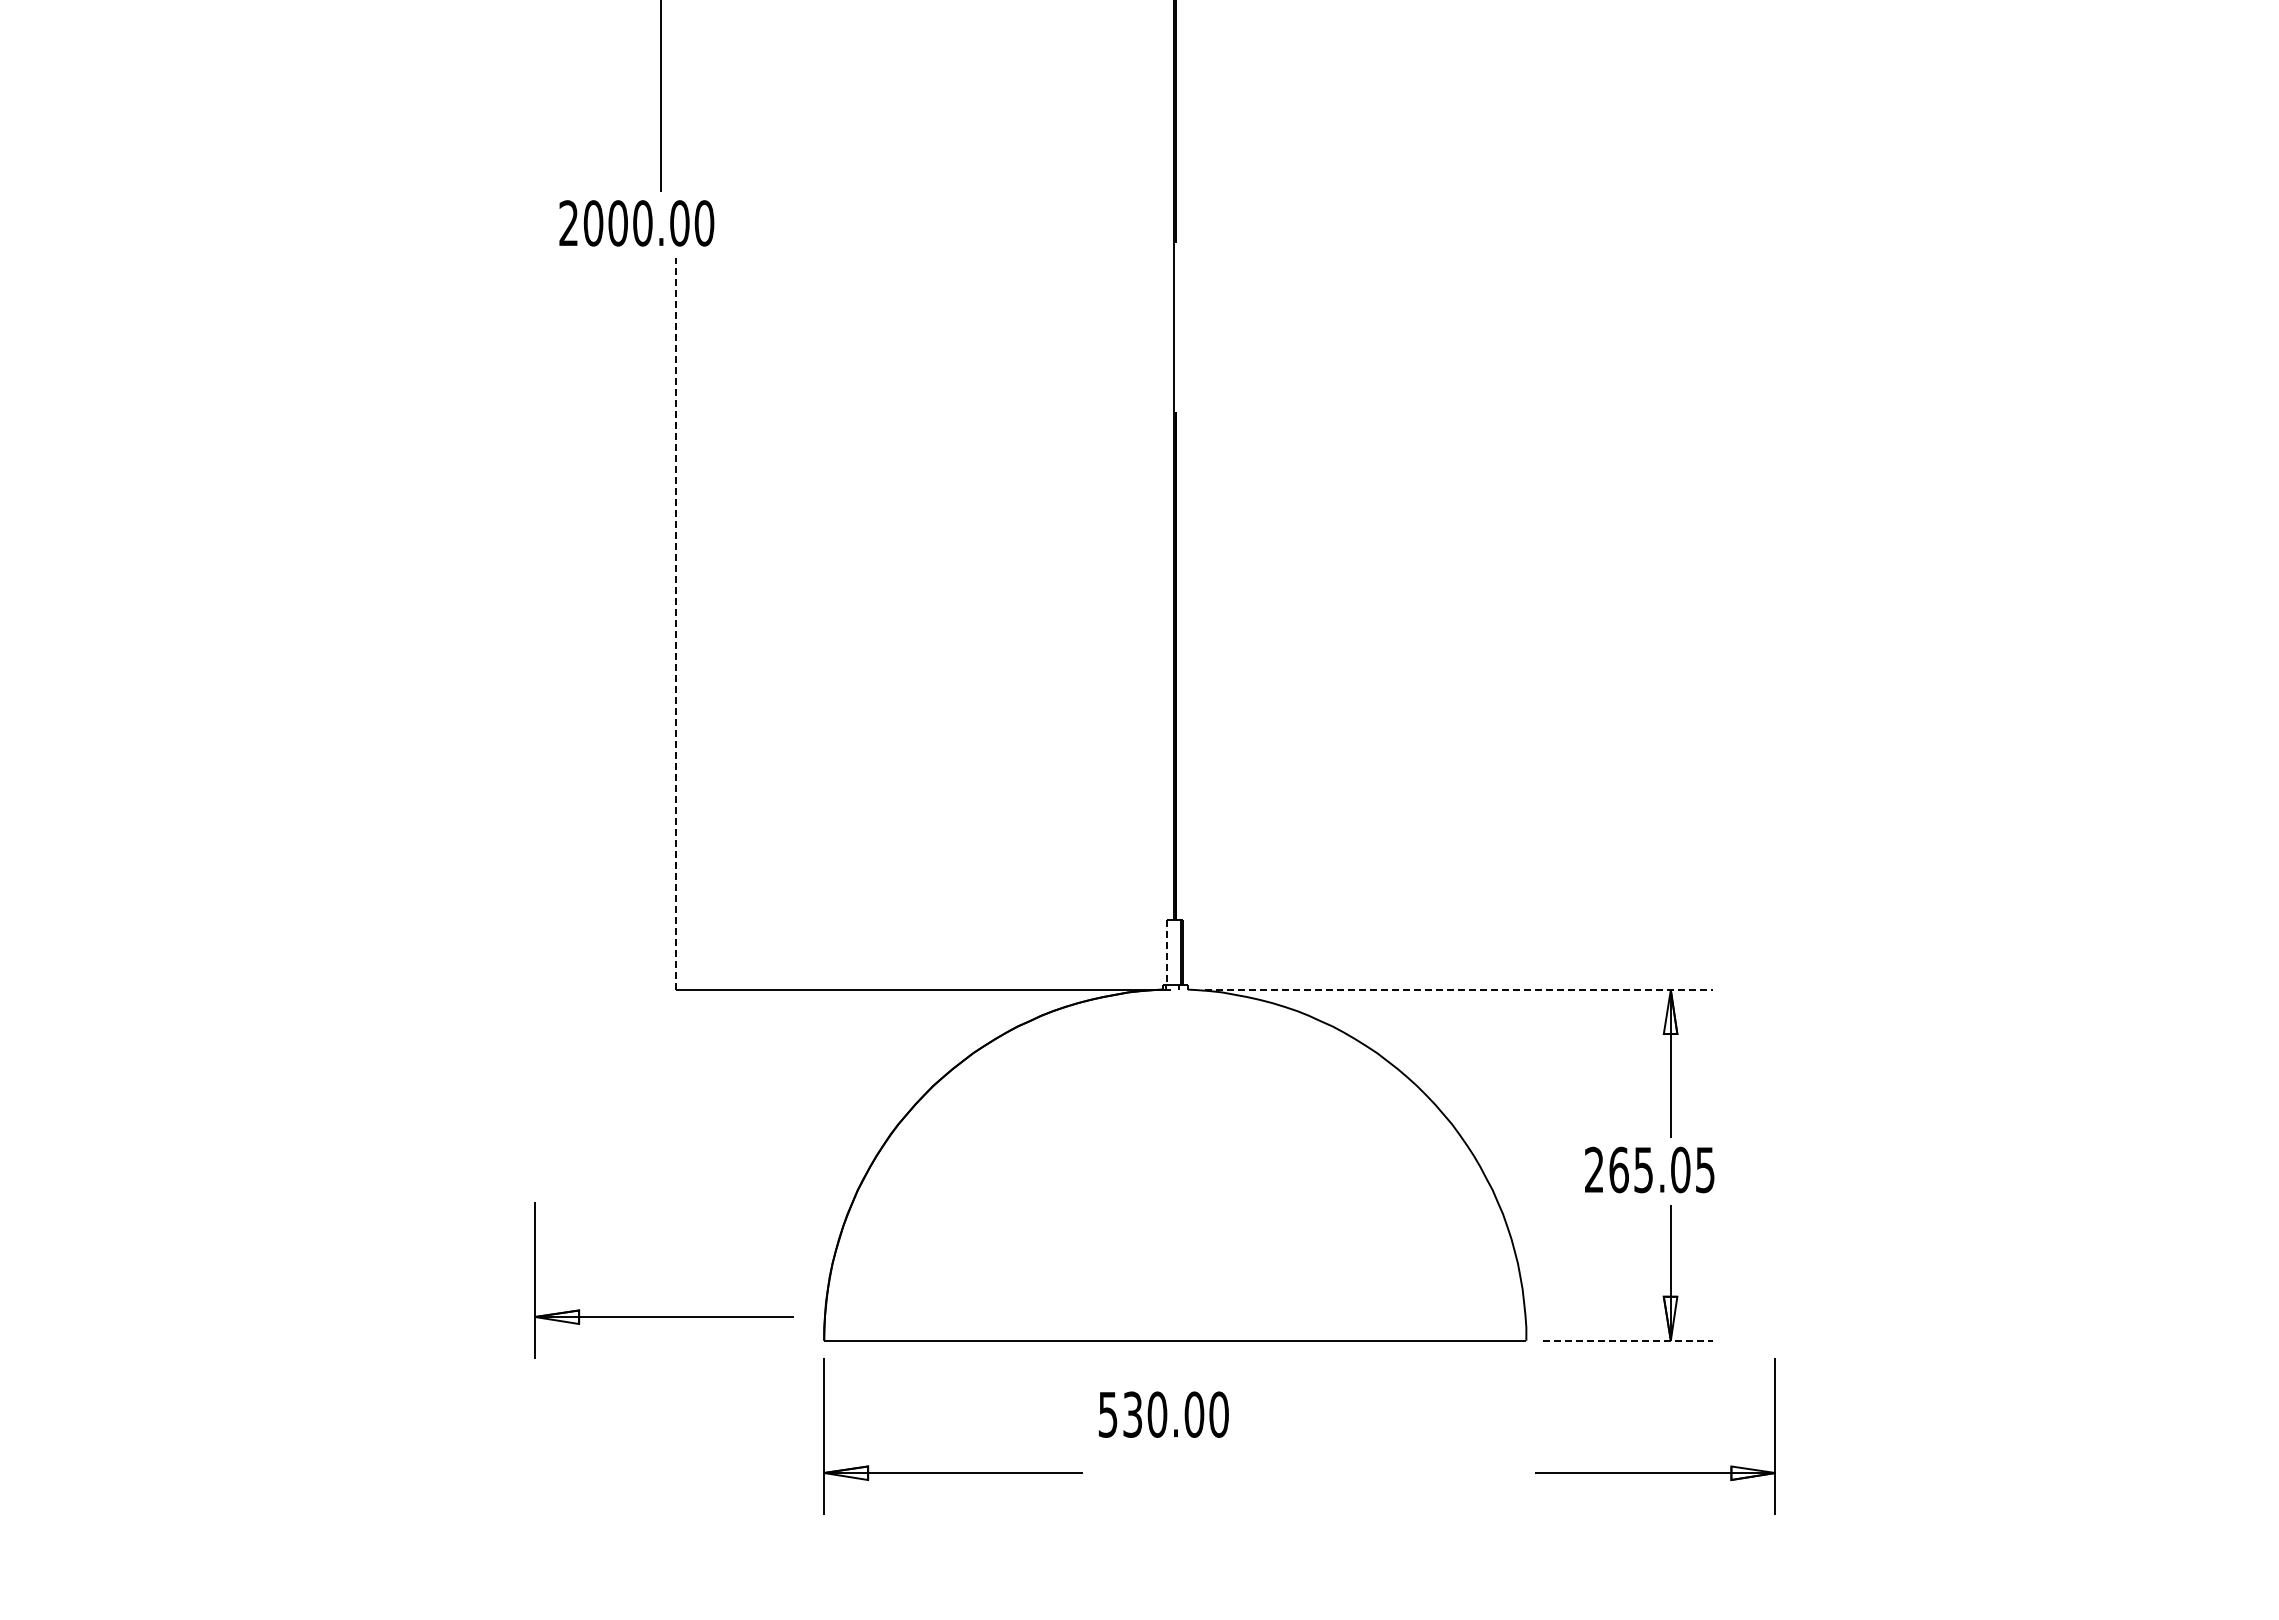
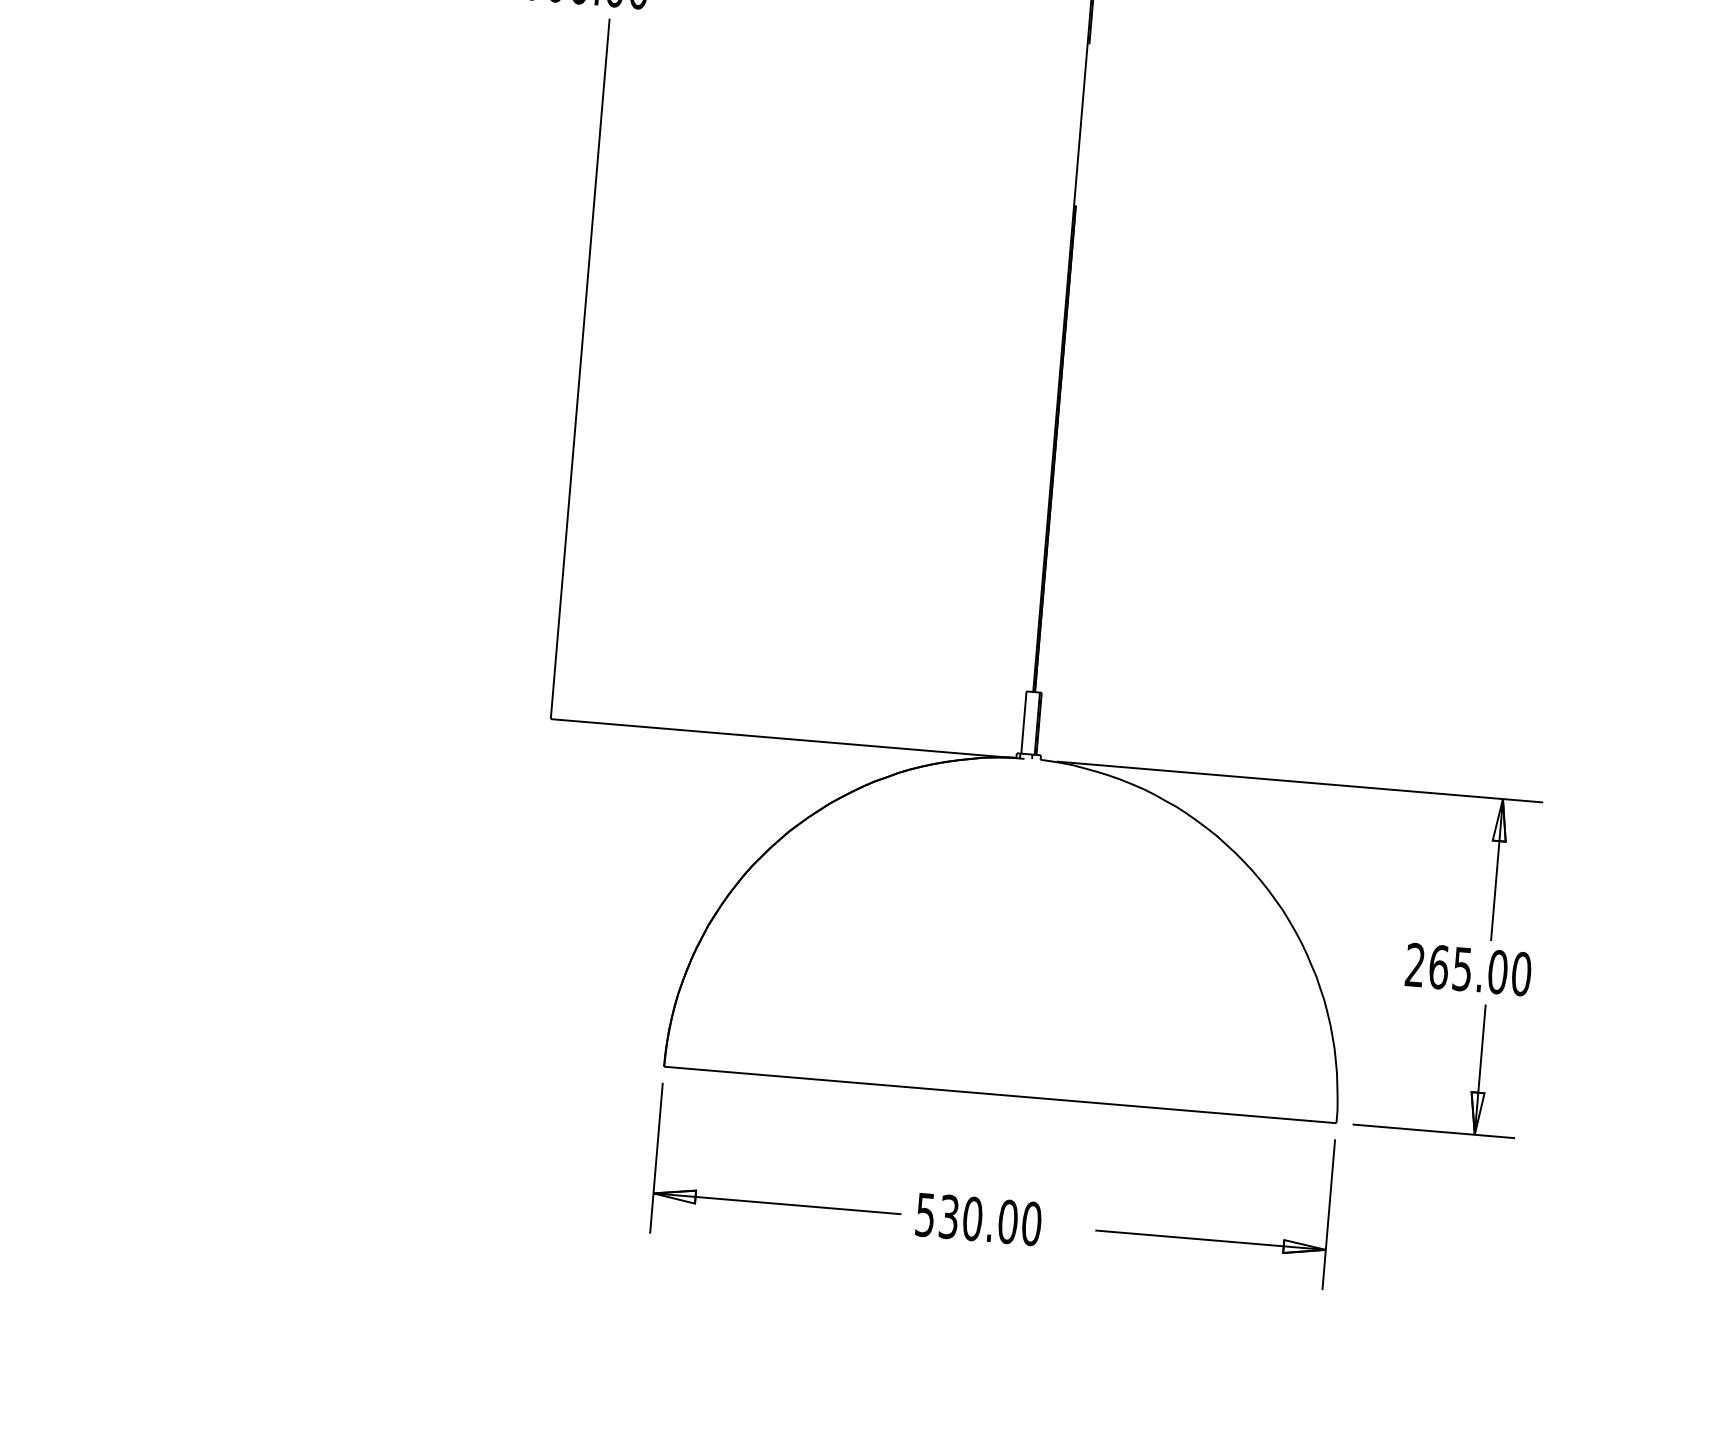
line: (676, 624) -> (580, 369), dashed -> solid
line: (1167, 952) -> (1024, 722), dashed -> solid
line: (1459, 990) -> (1300, 782), dashed -> solid
text: (1705, 1169) -> (1521, 973), 265.05 -> 265.00
part: (663, 1316) -> (512, 1030), removed
line: (1628, 1340) -> (1434, 1131), dashed -> solid
text: (1163, 1414) -> (978, 1219), moved
part: (1655, 1472) -> (1211, 1239), moved

